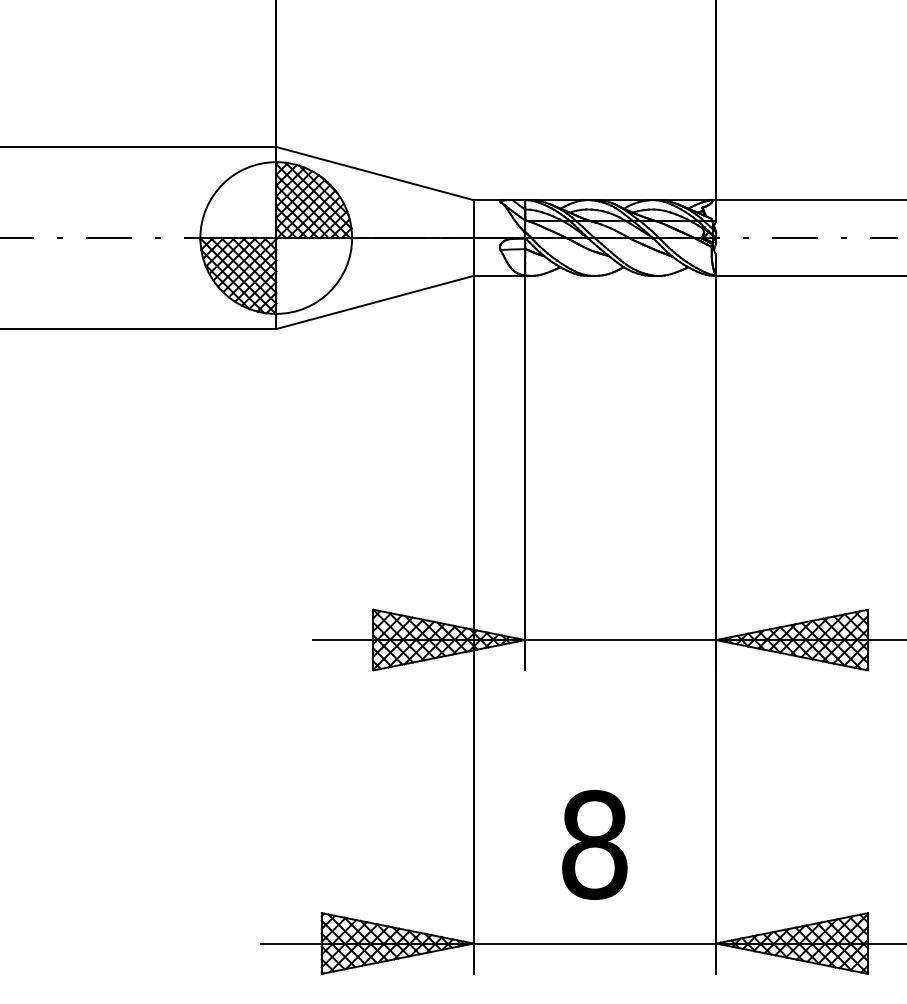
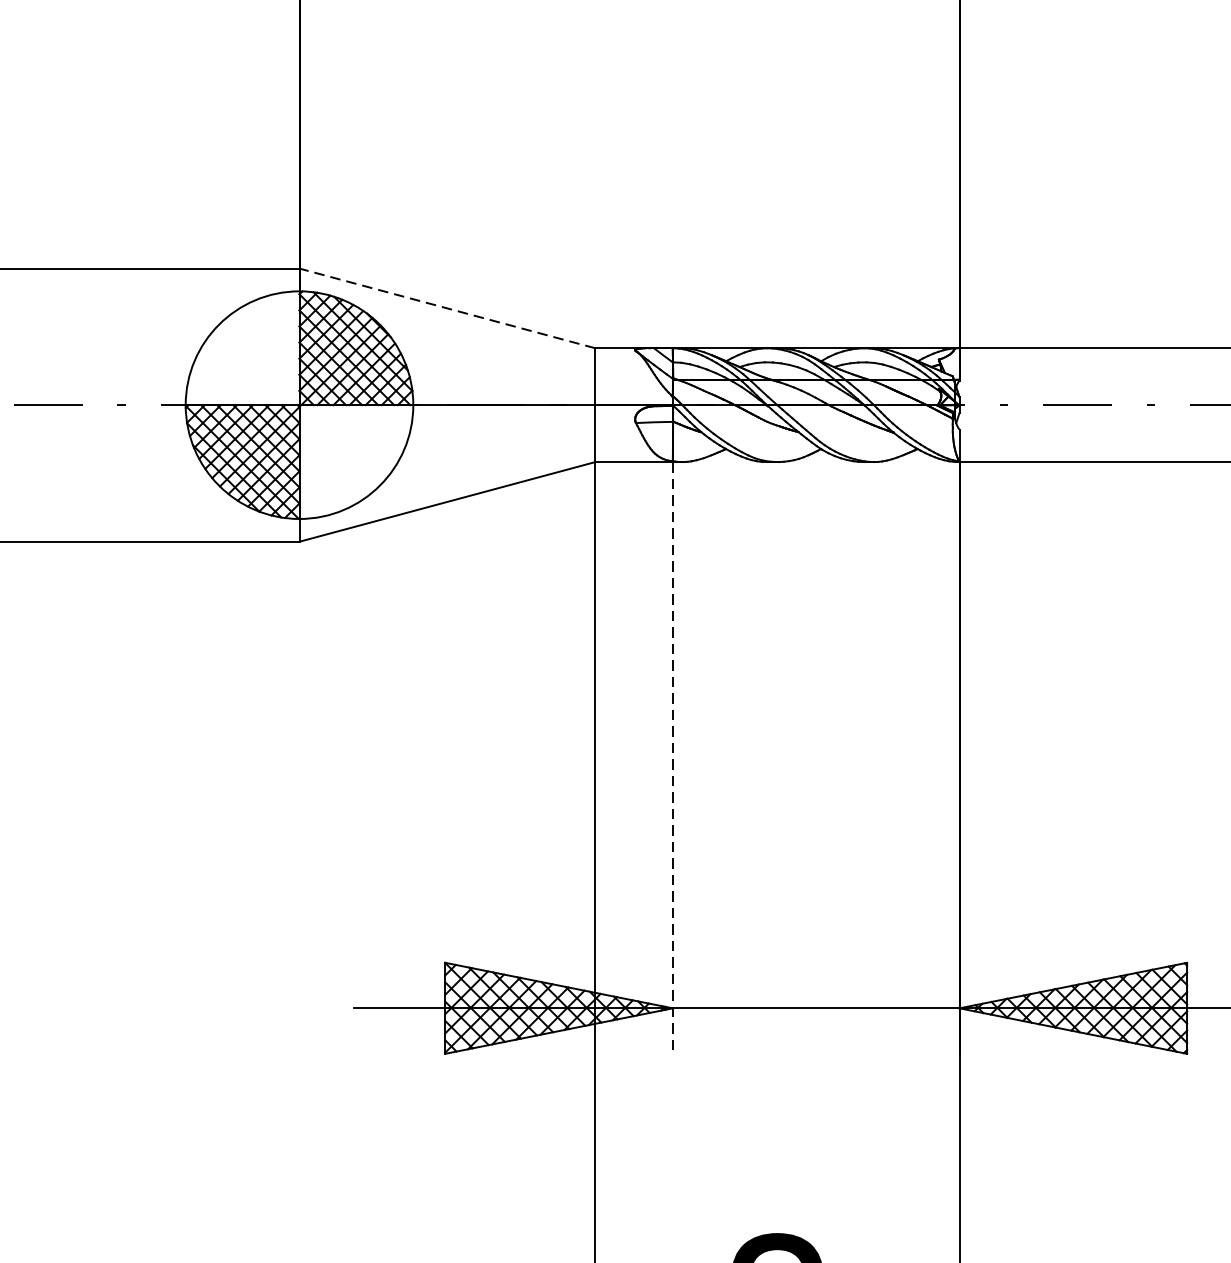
line: (374, 173) -> (446, 308), solid -> dashed
line: (525, 473) -> (673, 758), solid -> dashed

